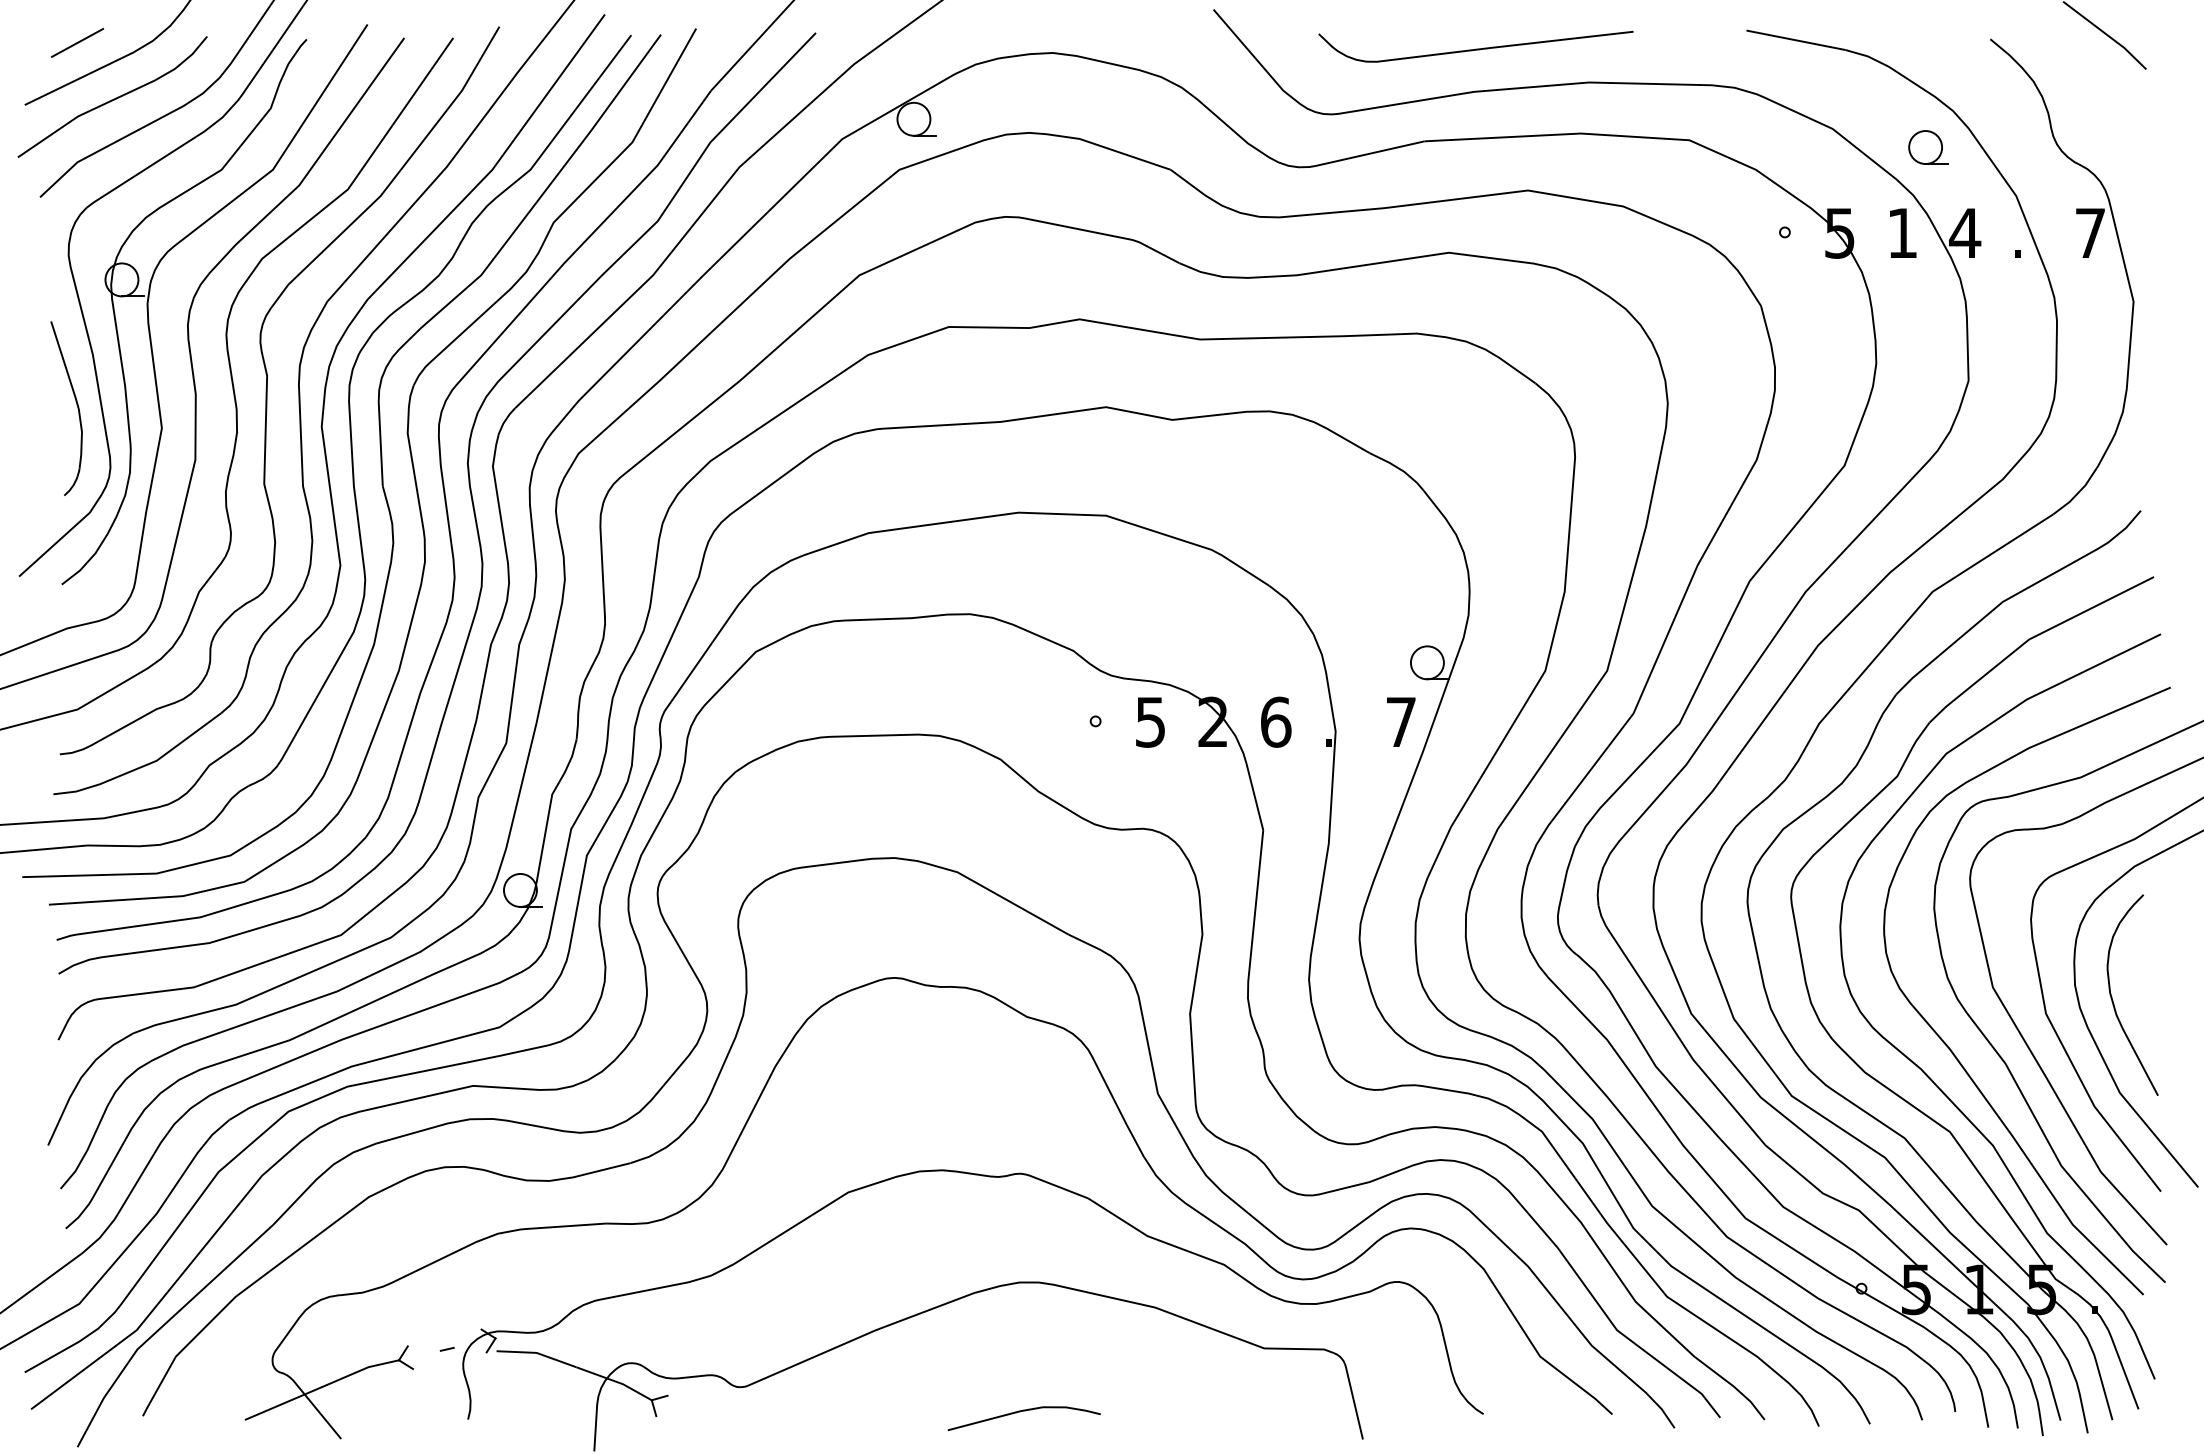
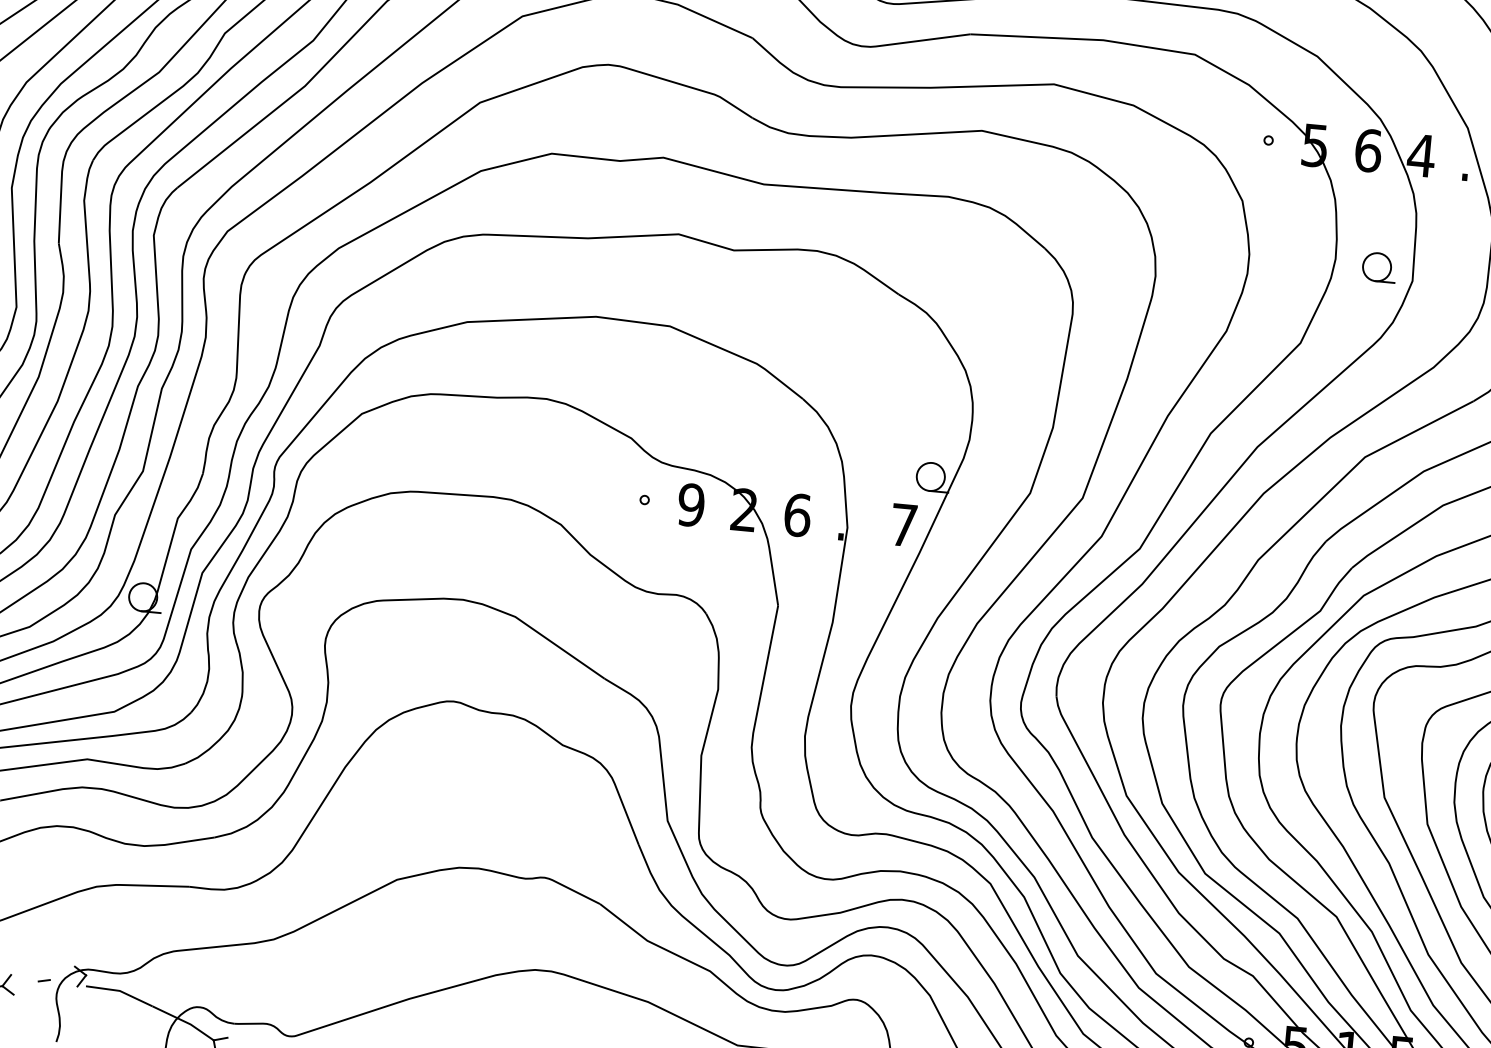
part: (1928, 147) -> (1379, 267), moved
text: (1902, 232) -> (1368, 149), 1 -> 6
text: (1150, 721) -> (691, 504), 5 -> 9

